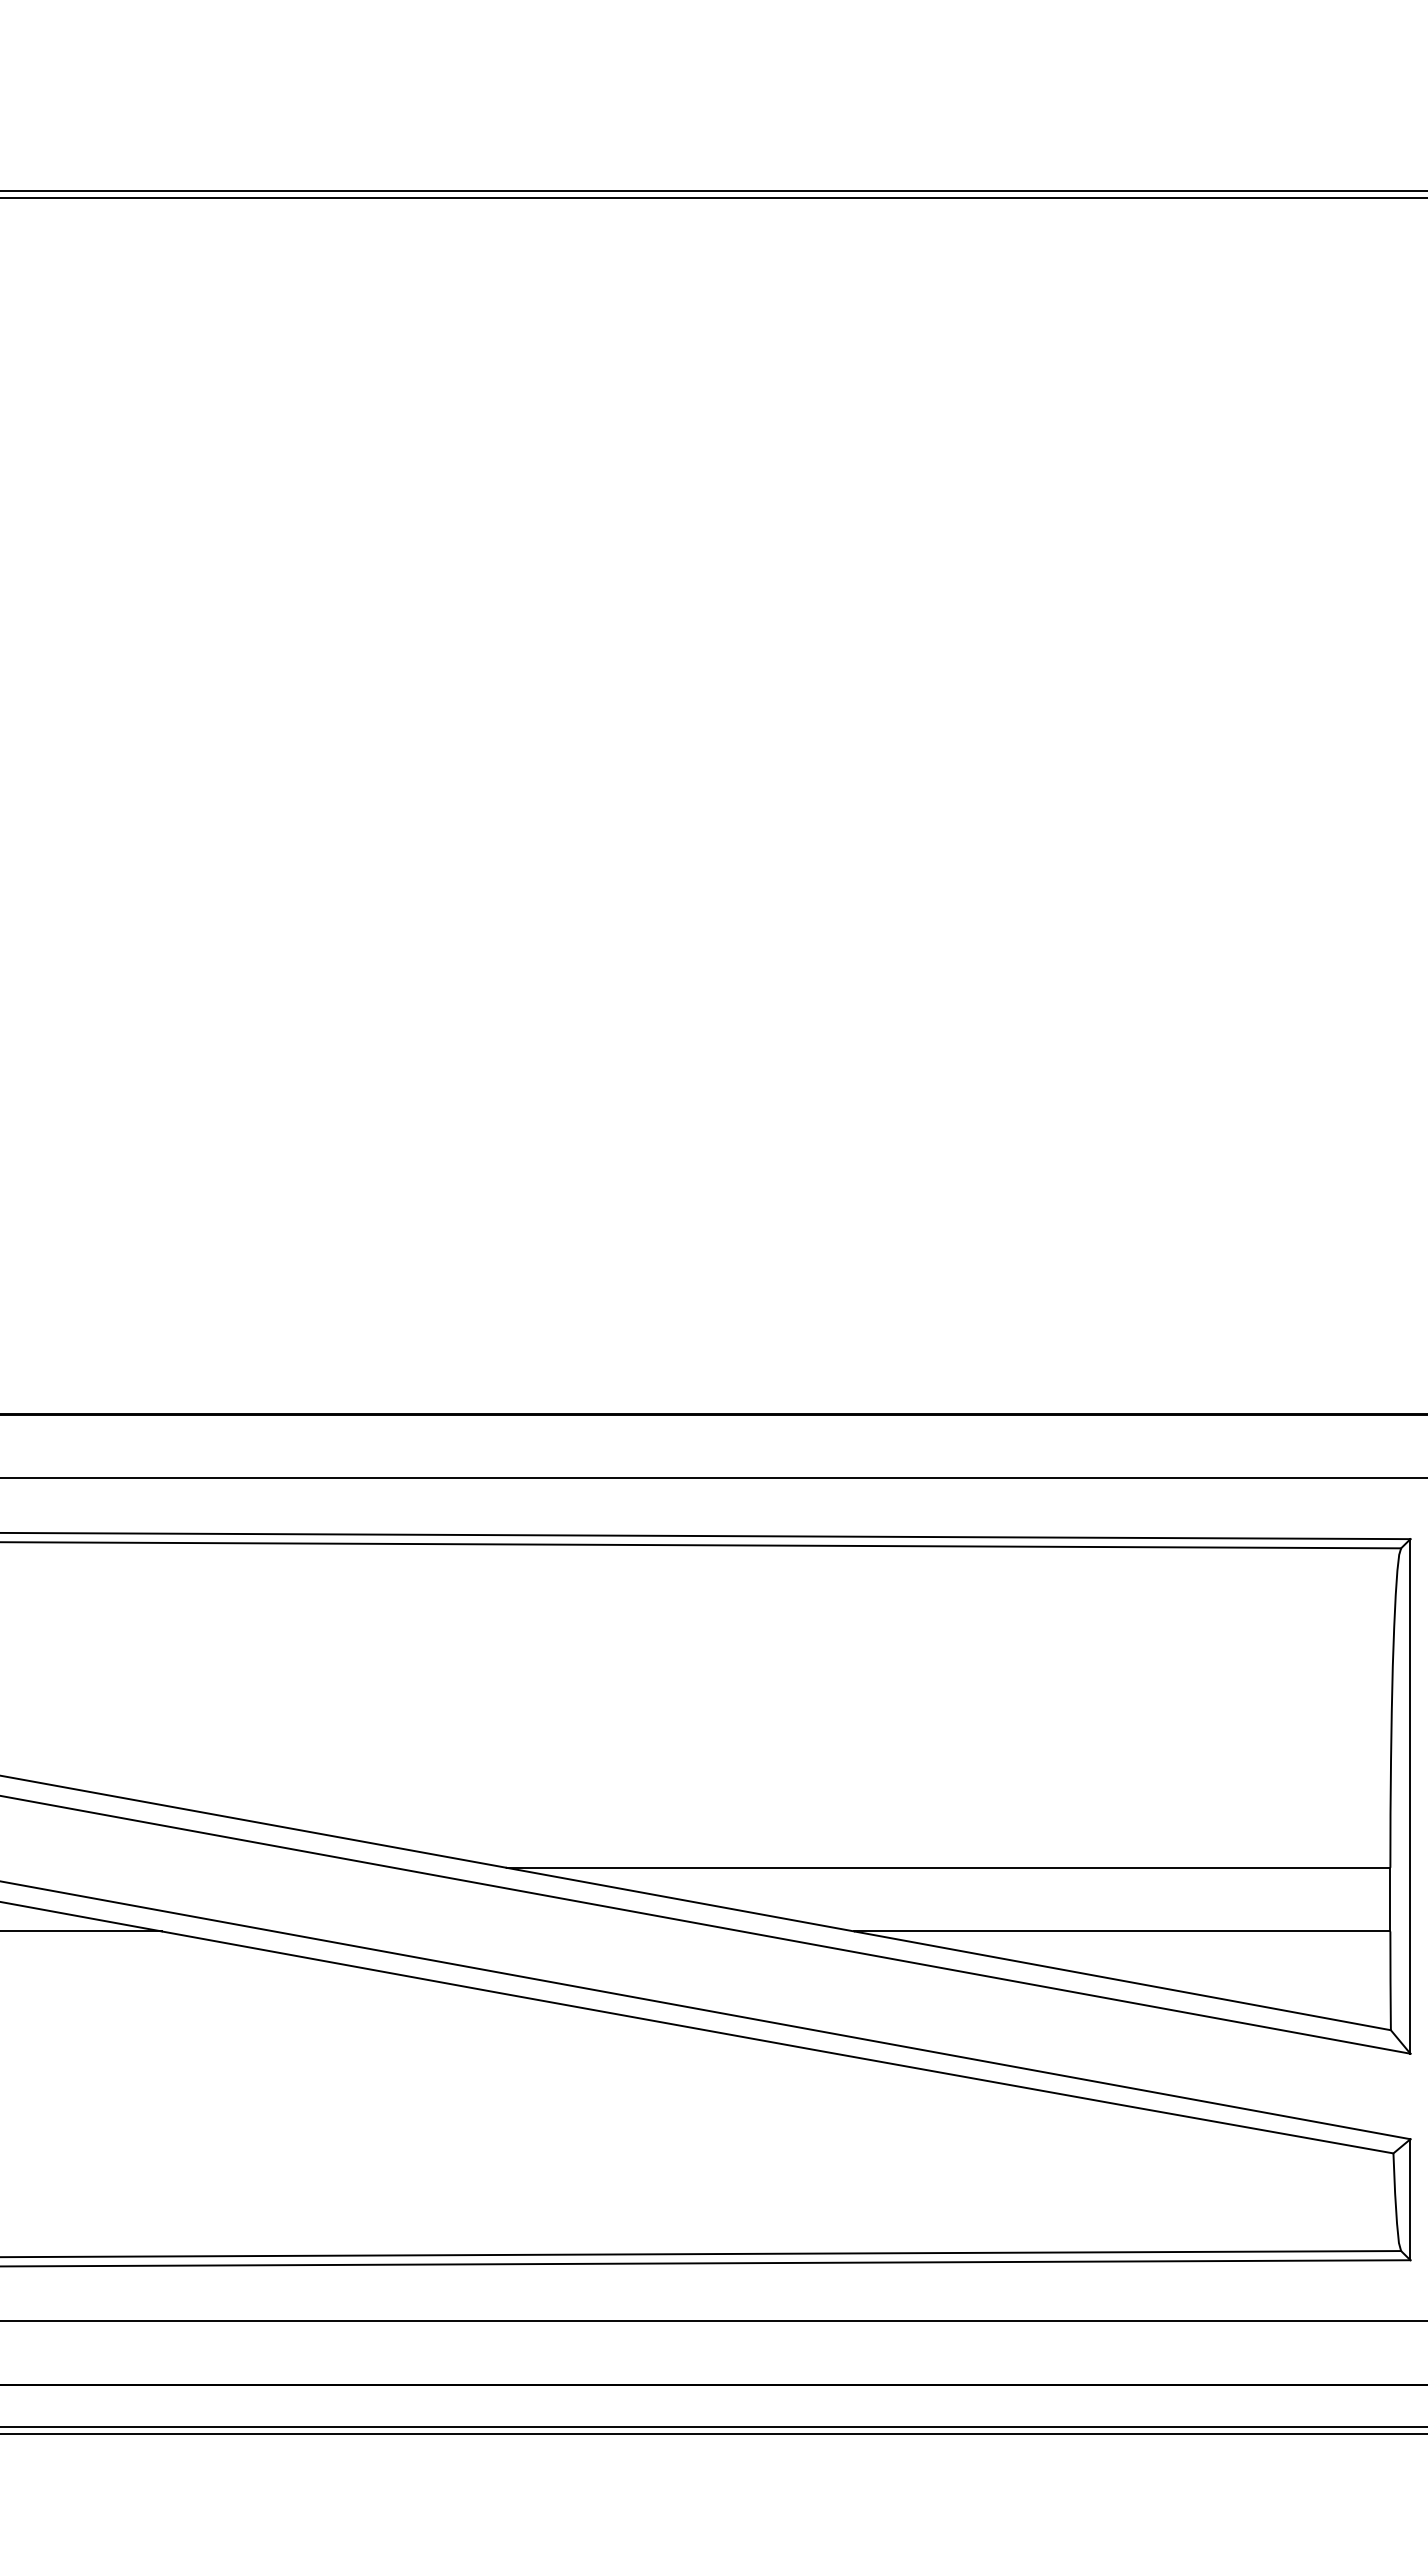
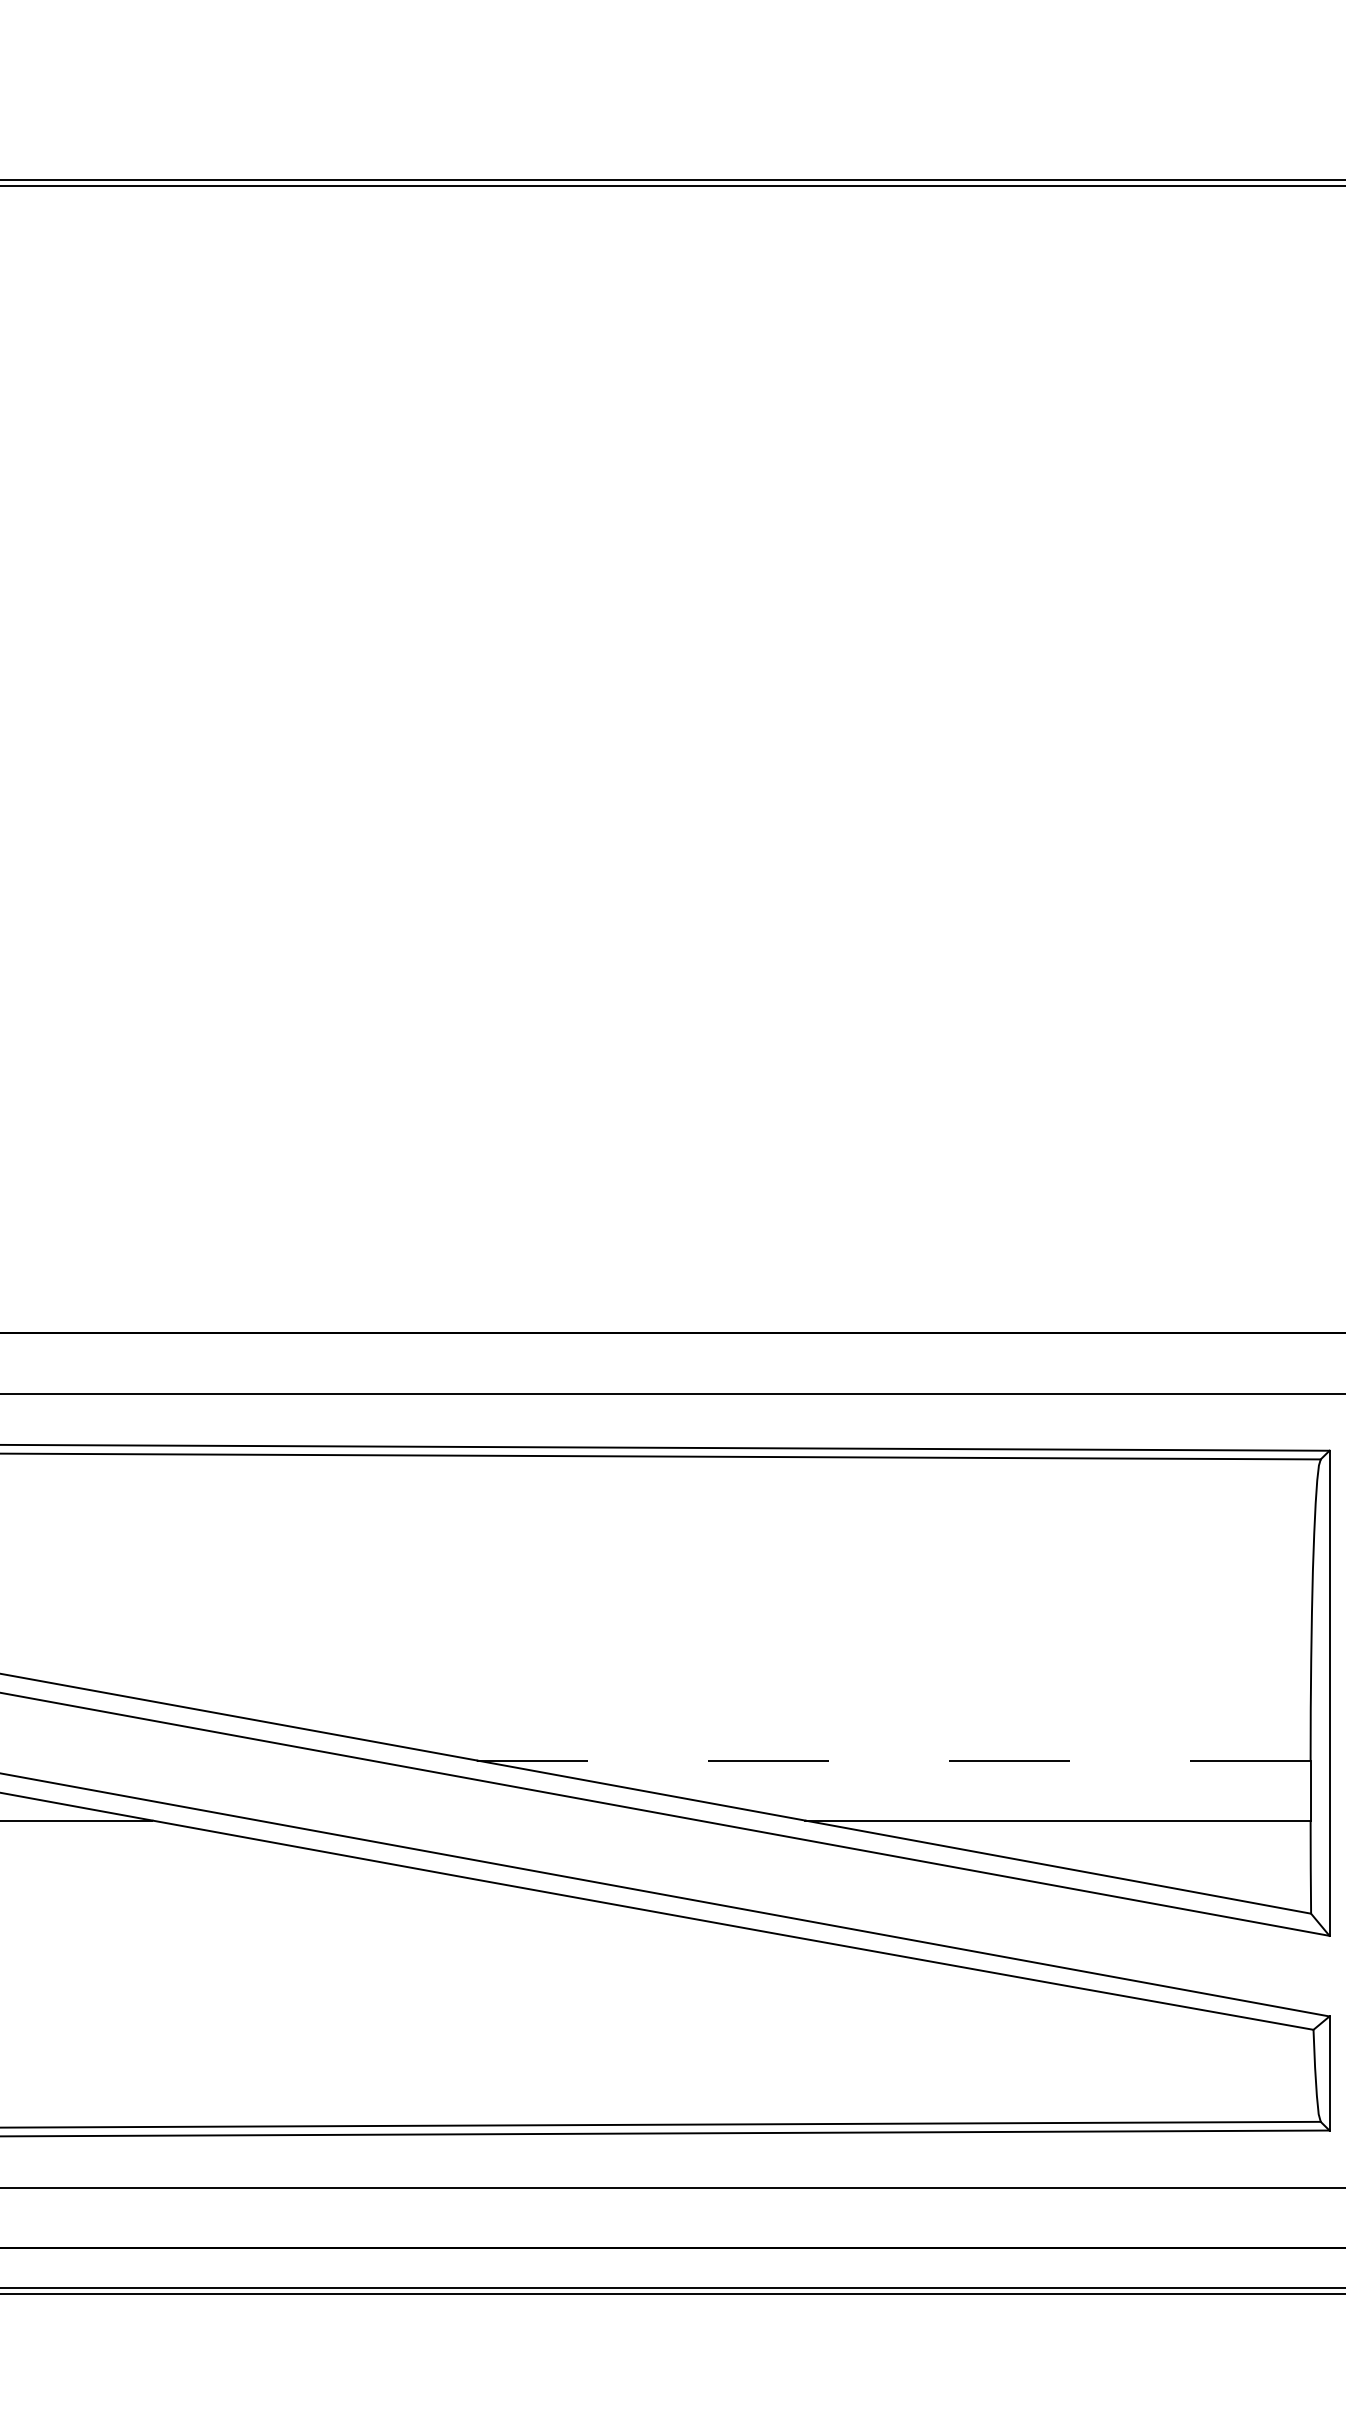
line: (948, 1867) -> (894, 1760), solid -> dashed

